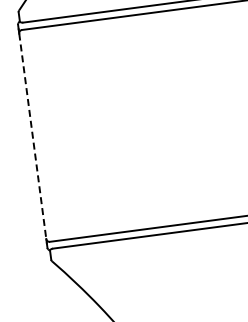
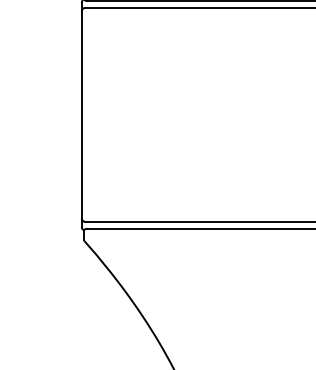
line: (32, 135) -> (81, 114), dashed -> solid

